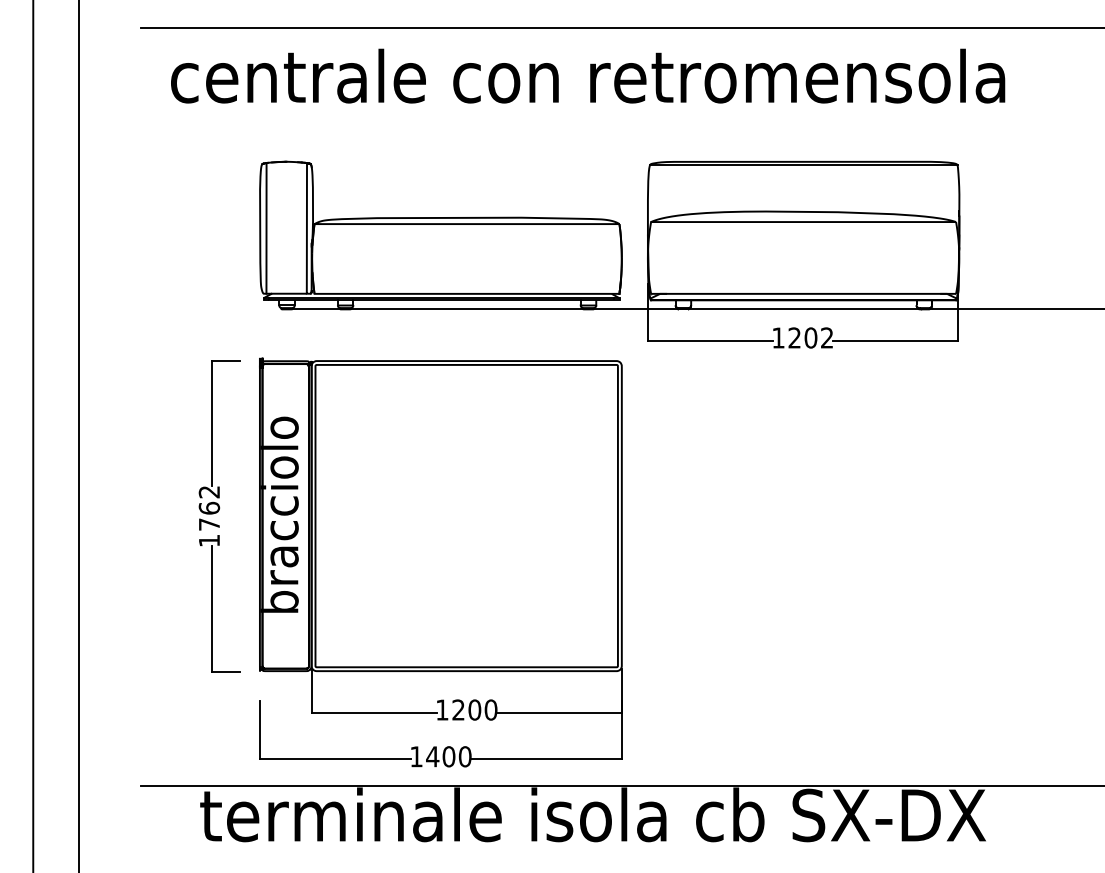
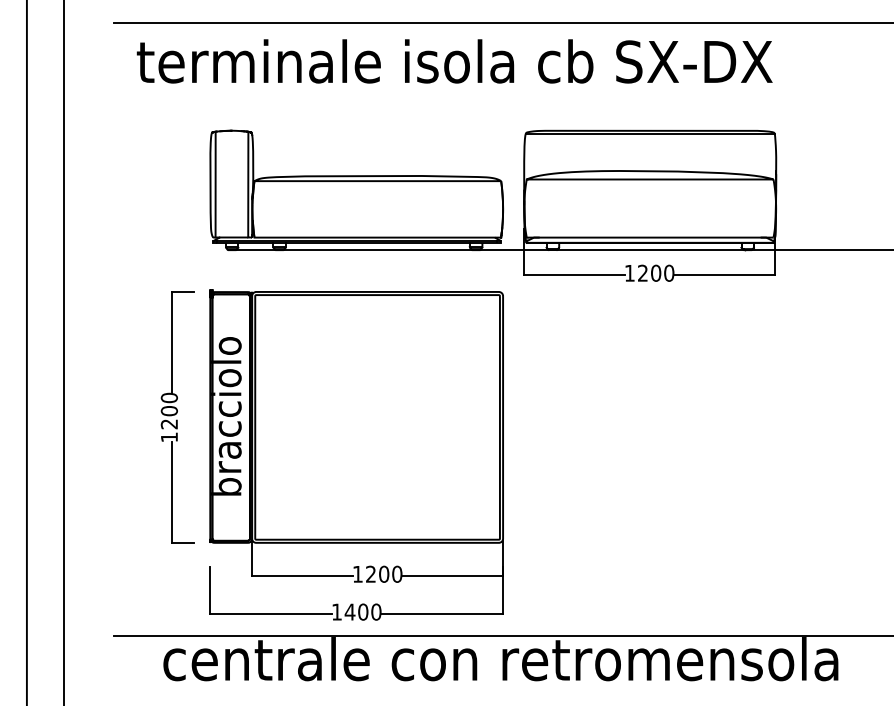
text: (586, 76) -> (474, 61), centrale con retromensola -> terminale isola cb SX-DX
text: (827, 337) -> (669, 272), 1202 -> 1200
text: (208, 507) -> (168, 410), 1762 -> 1200
text: (618, 815) -> (500, 659), terminale isola cb SX-DX -> centrale con retromensola

